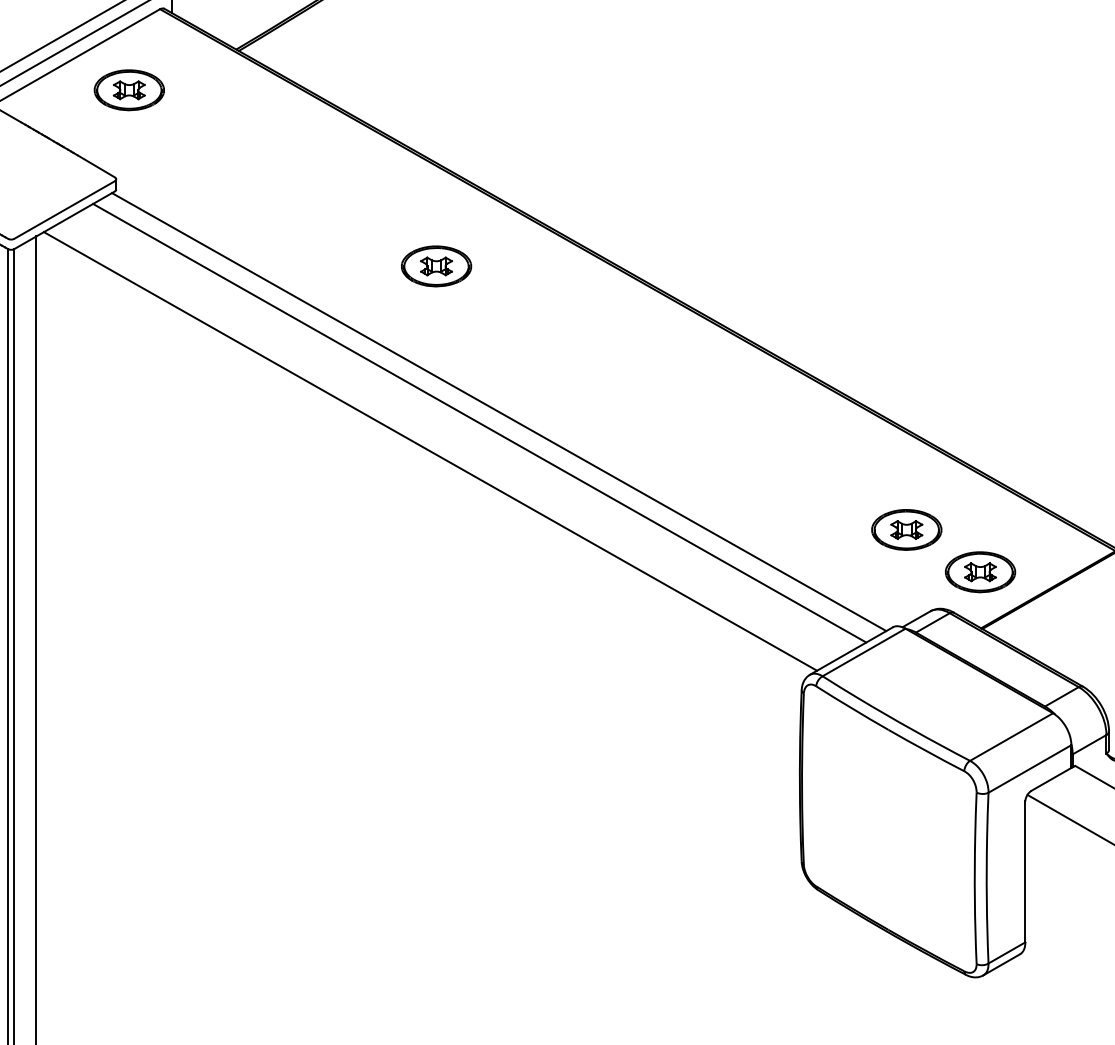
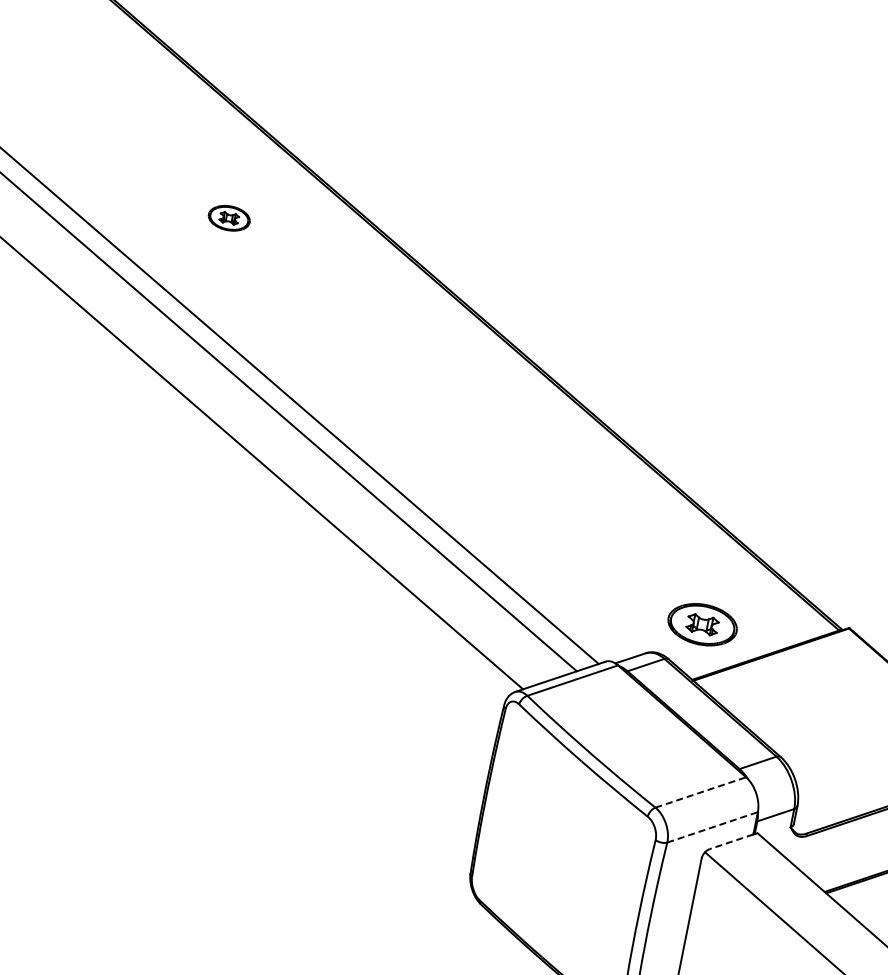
part: (436, 266) -> (229, 218), size x0.6
part: (906, 529) -> (638, 568), removed
line: (1011, 737) -> (700, 792), solid -> dashed
line: (1029, 768) -> (712, 826), solid -> dashed
line: (1051, 779) -> (731, 841), solid -> dashed

